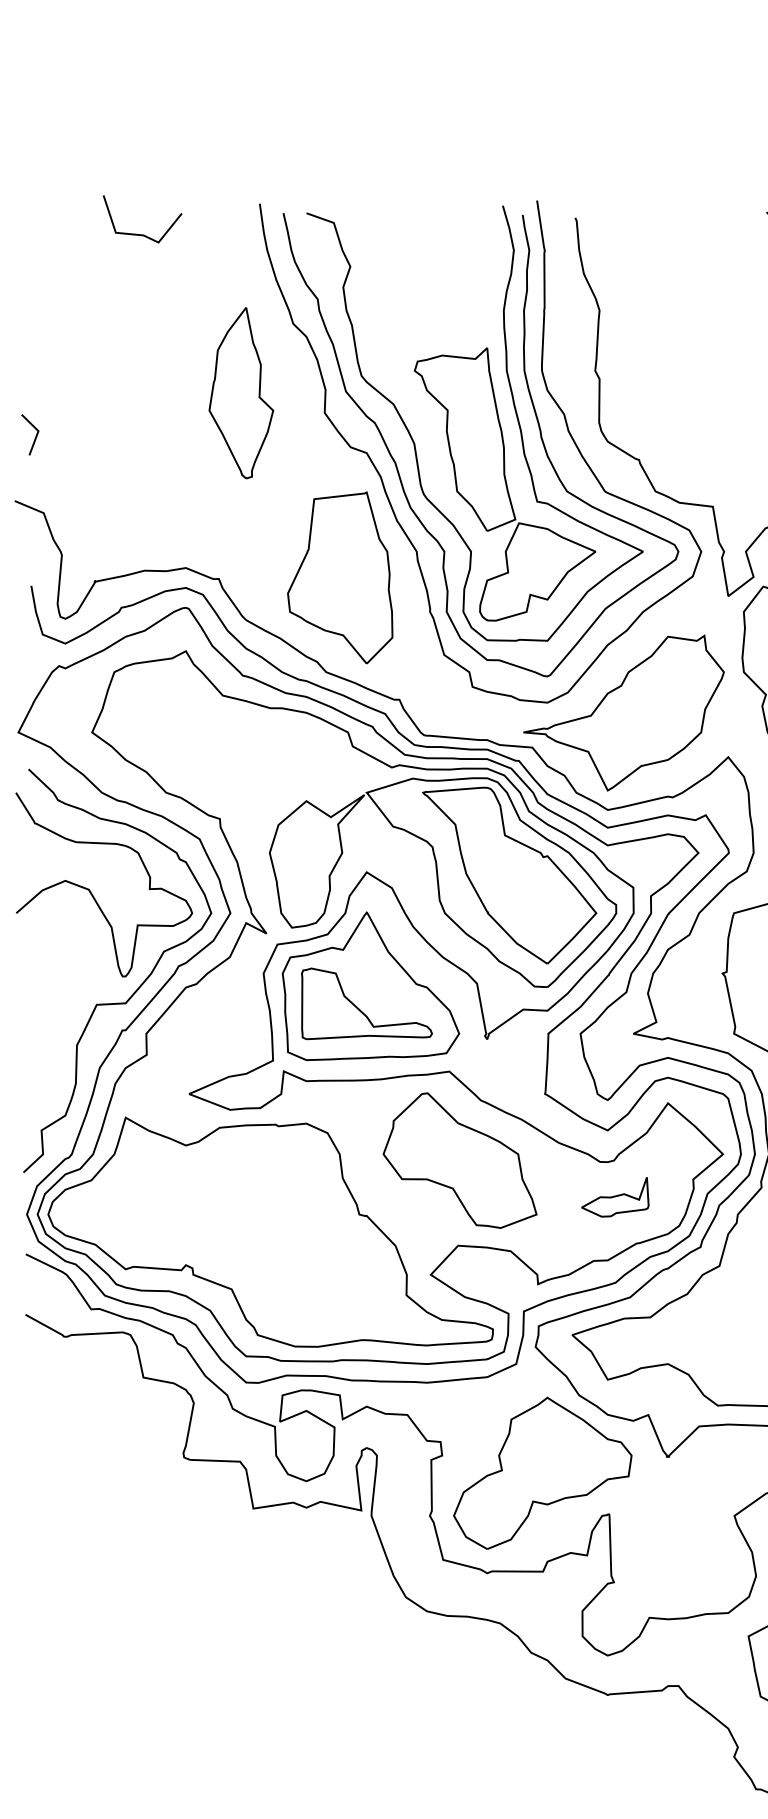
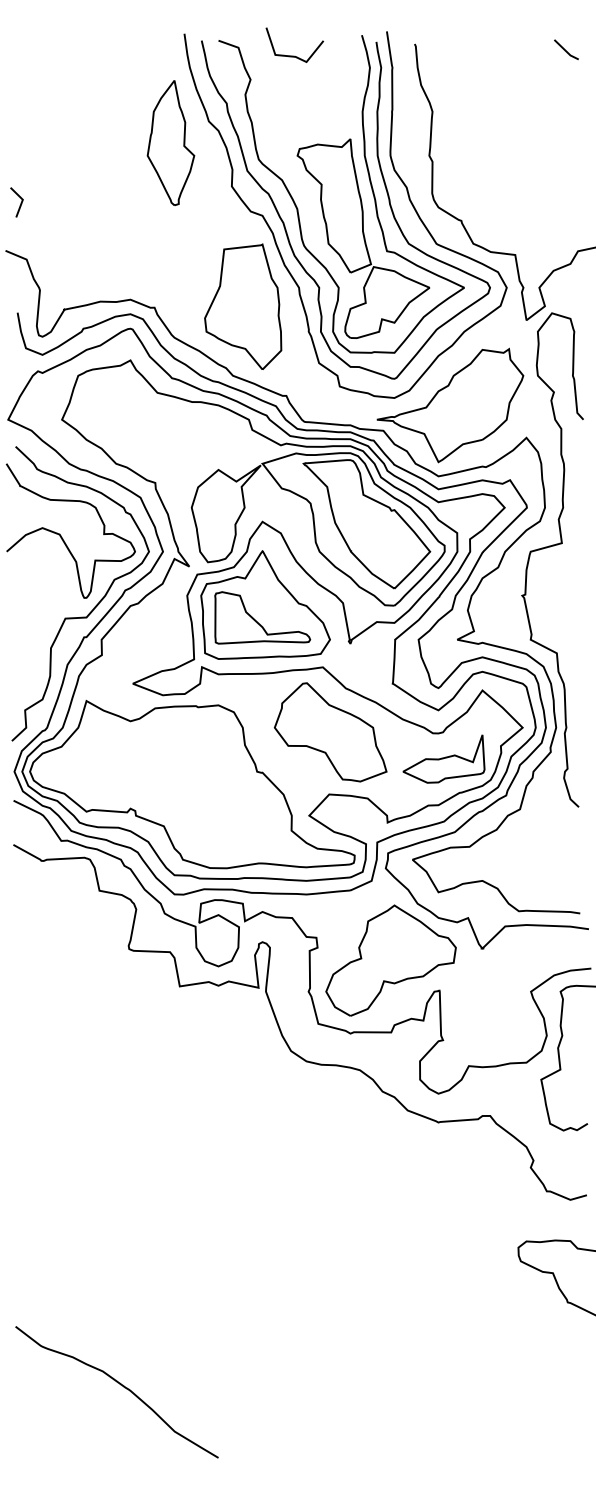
line: (142, 233) -> (294, 55), moved
part: (240, 392) -> (170, 142), moved
part: (614, 1196) -> (443, 758), size x1.67

